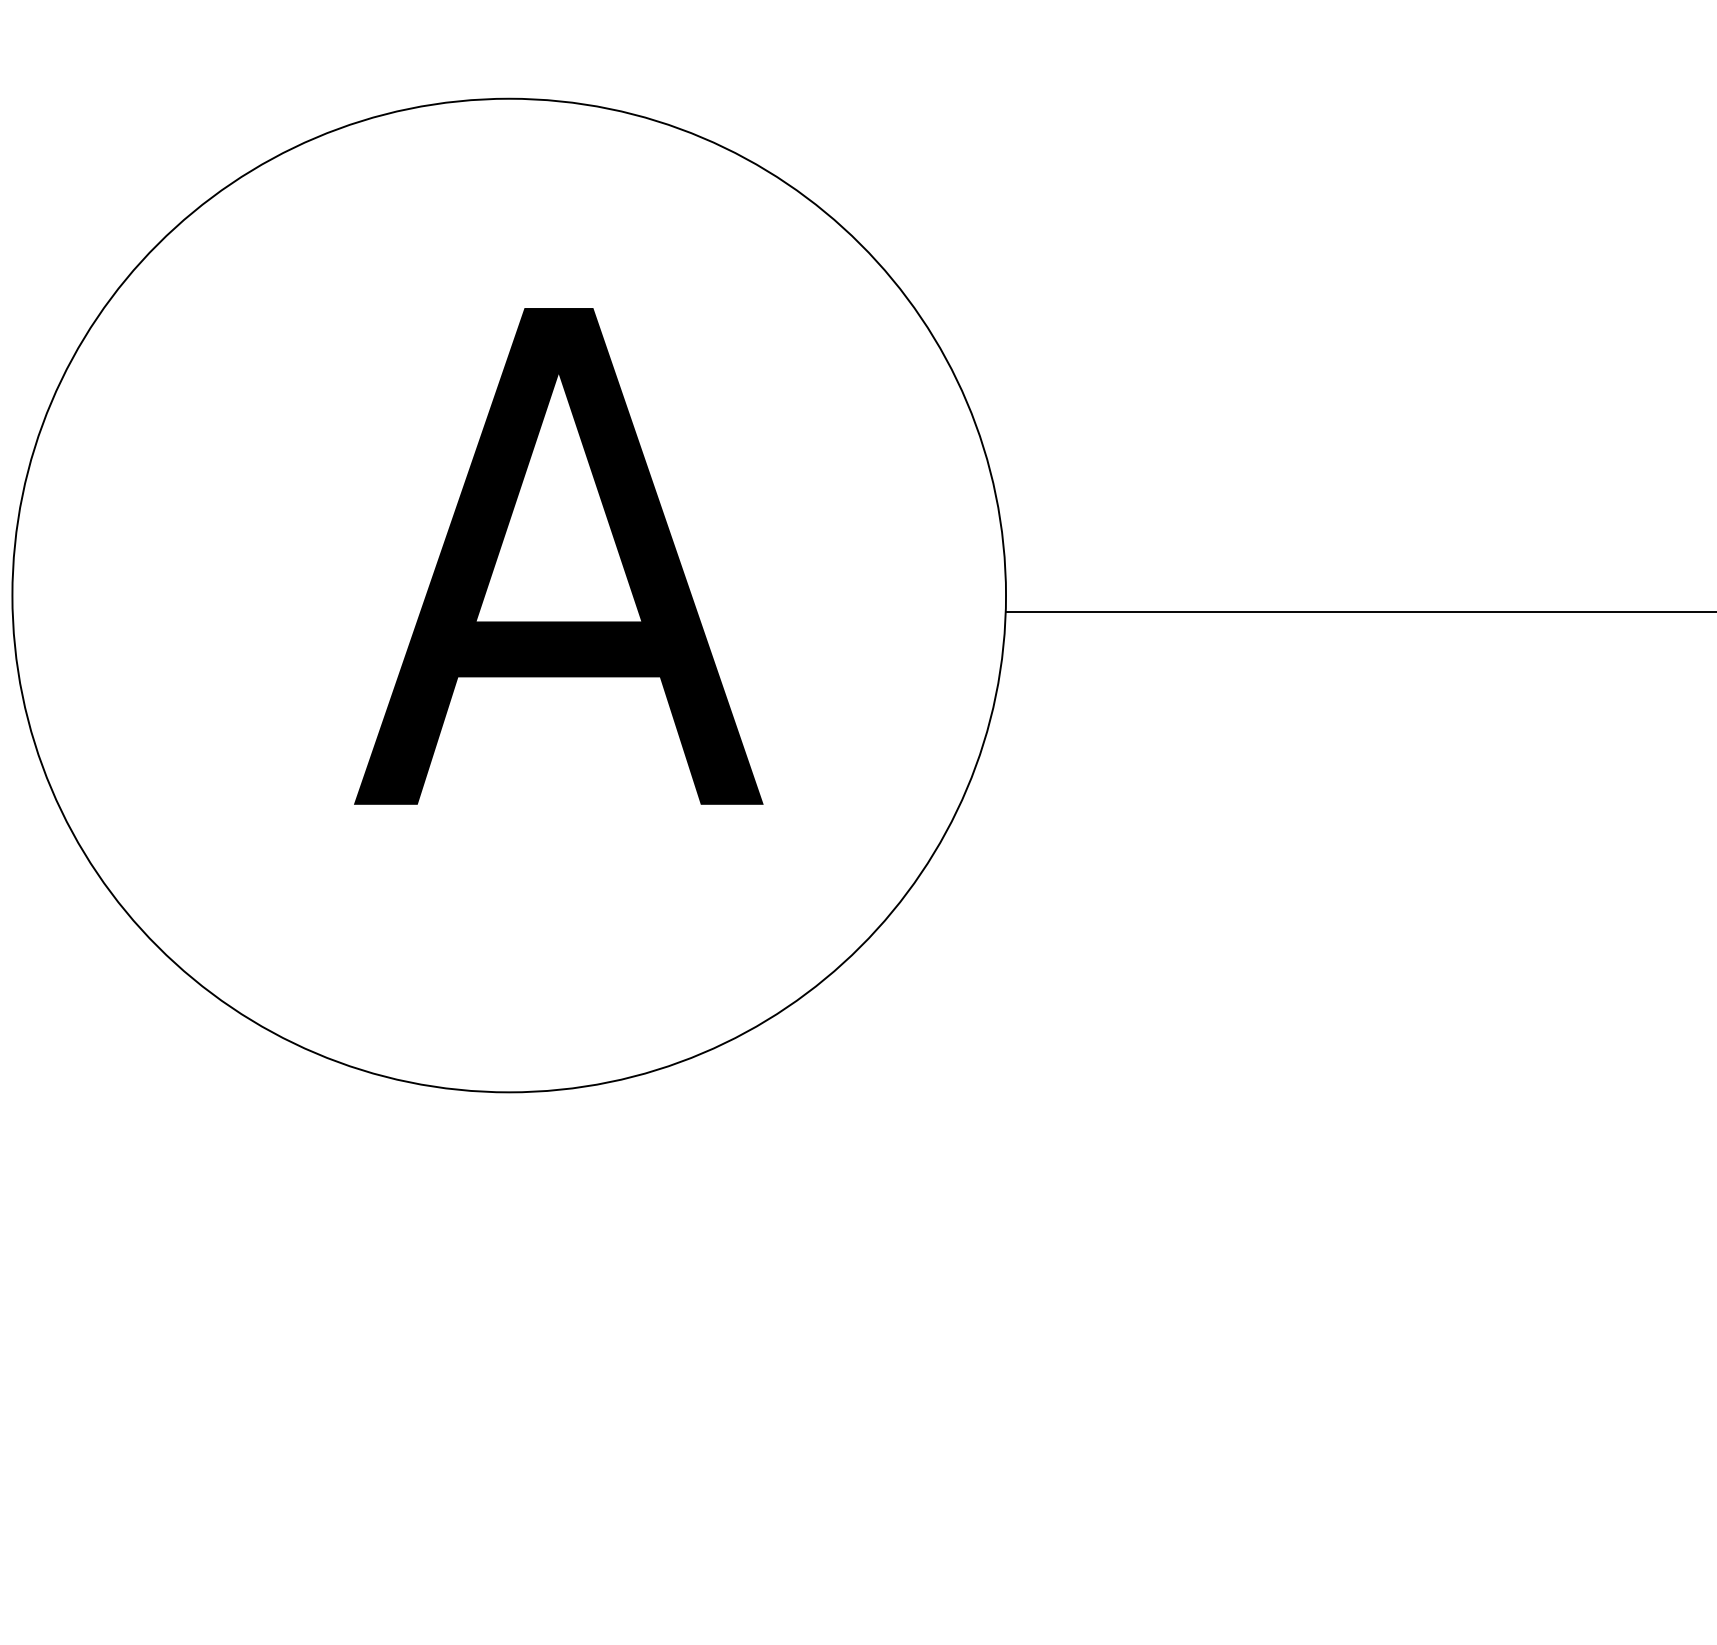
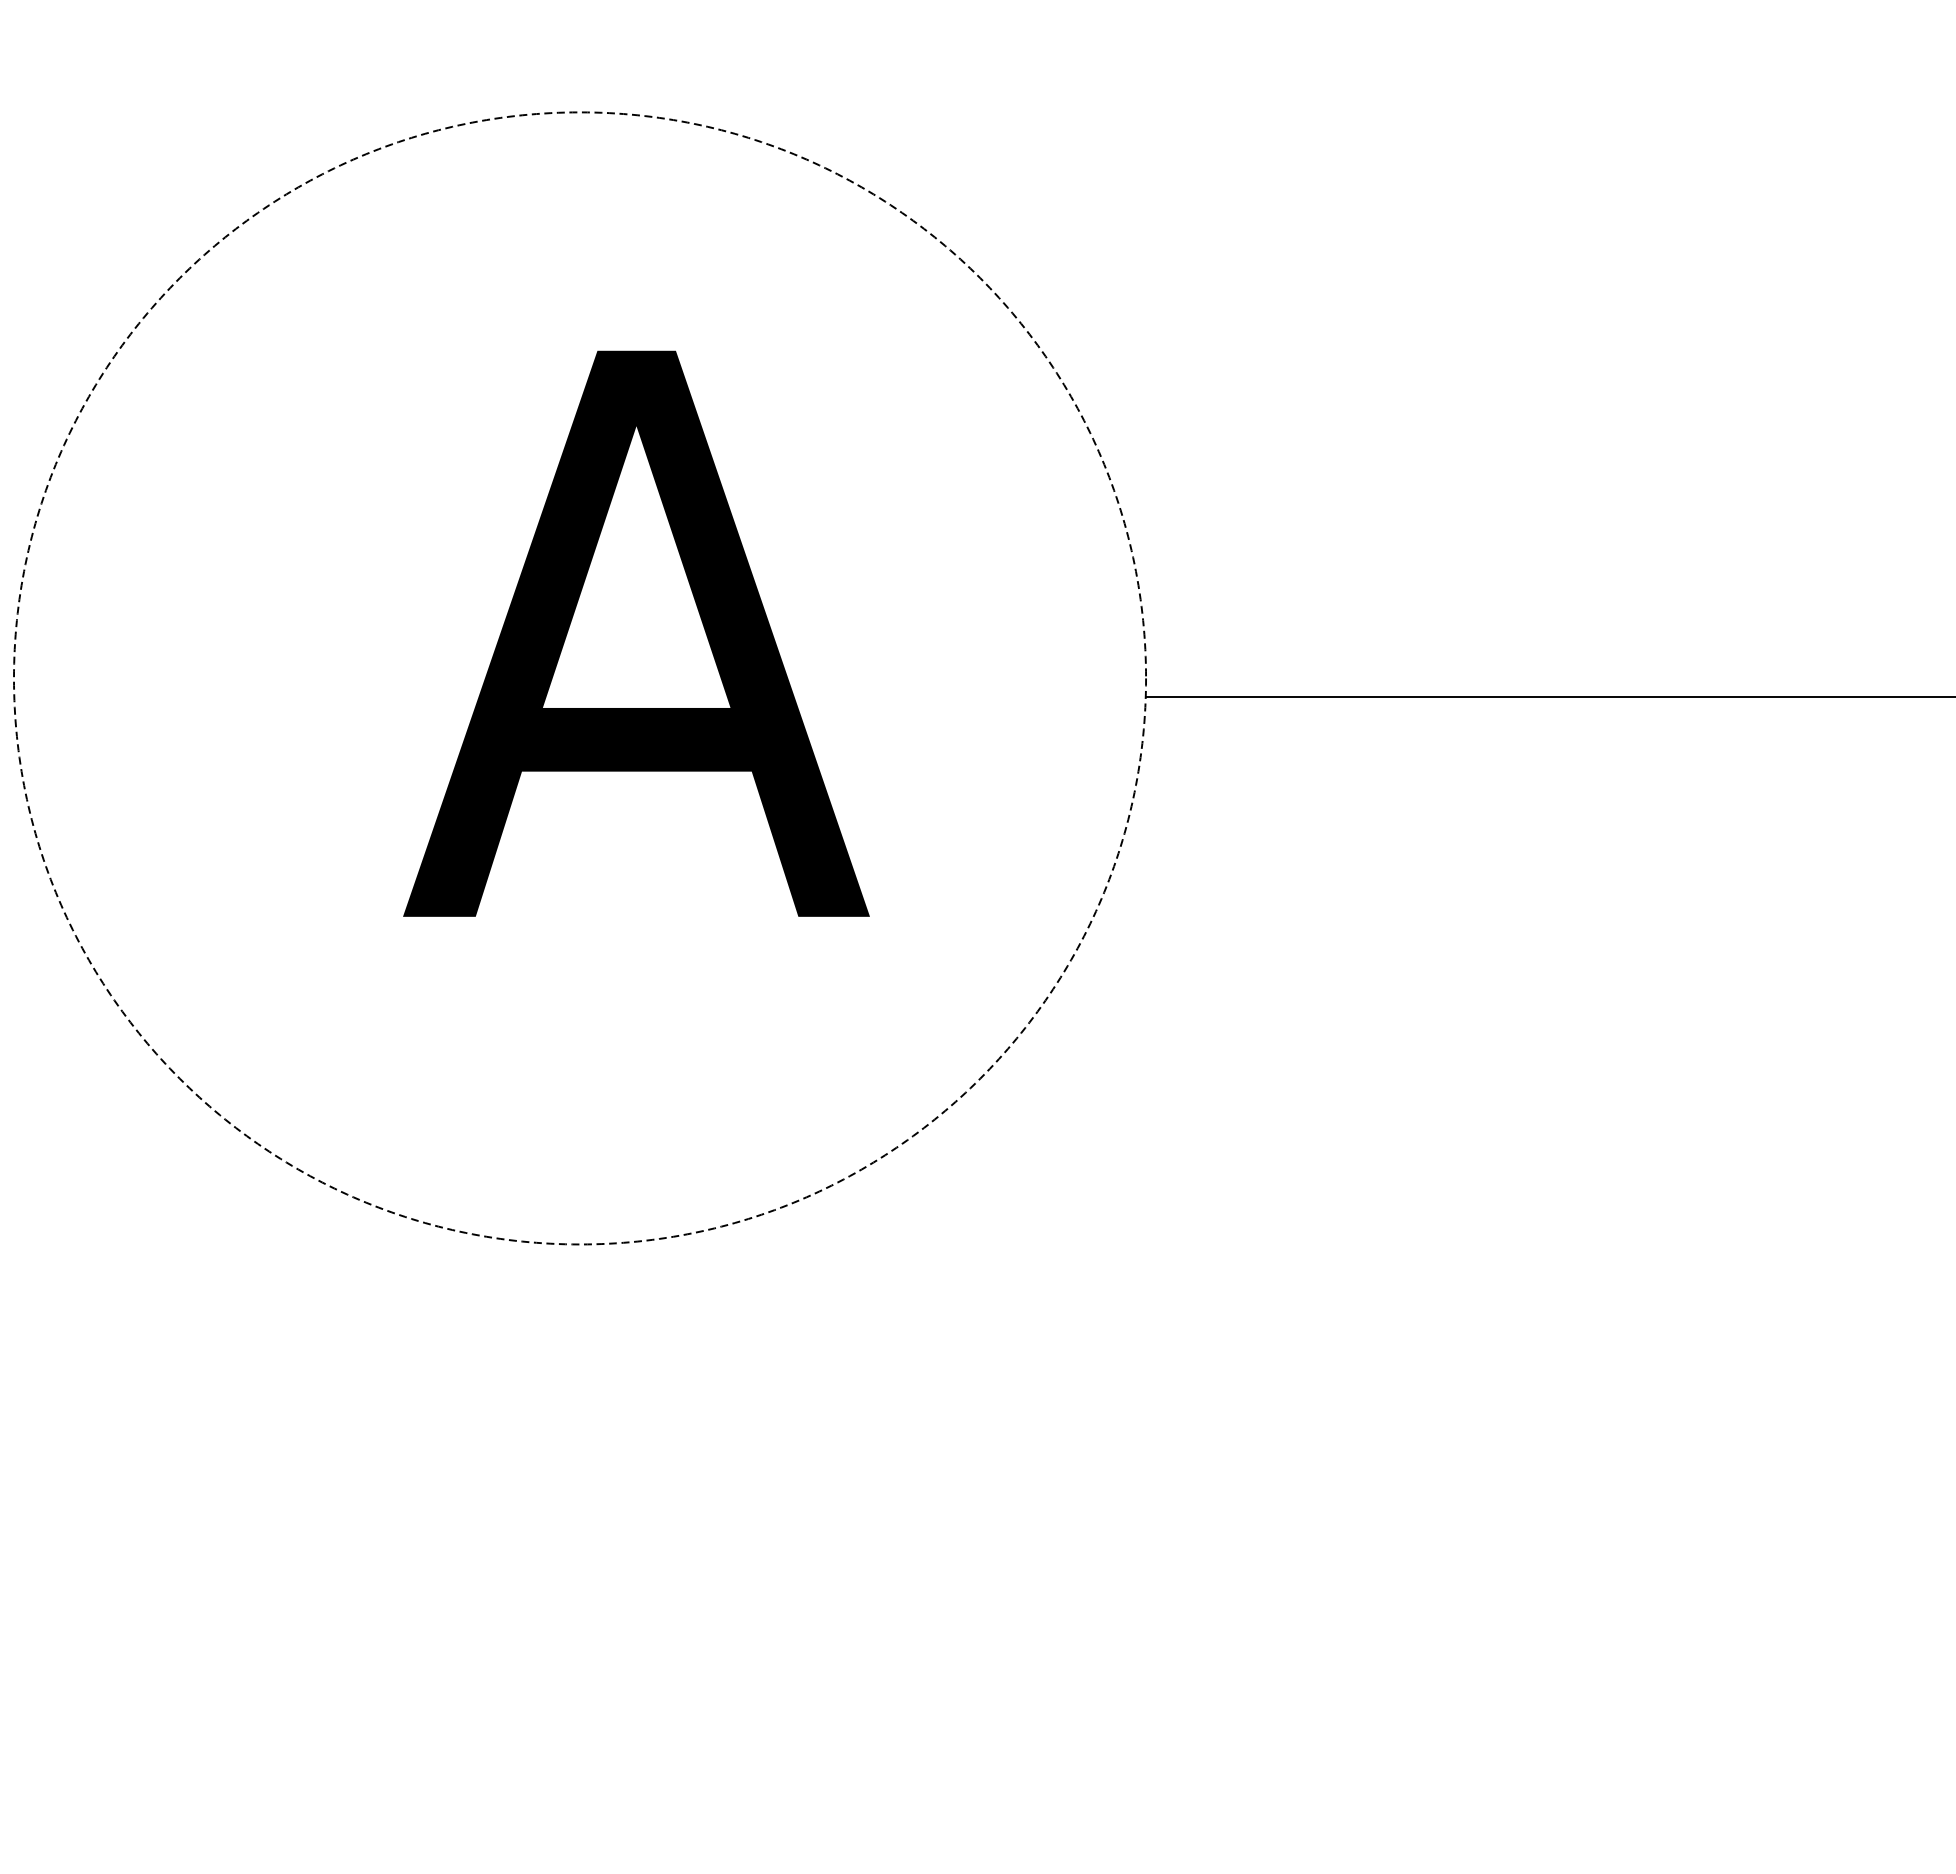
circle: (509, 595) -> (580, 678), solid -> dashed

